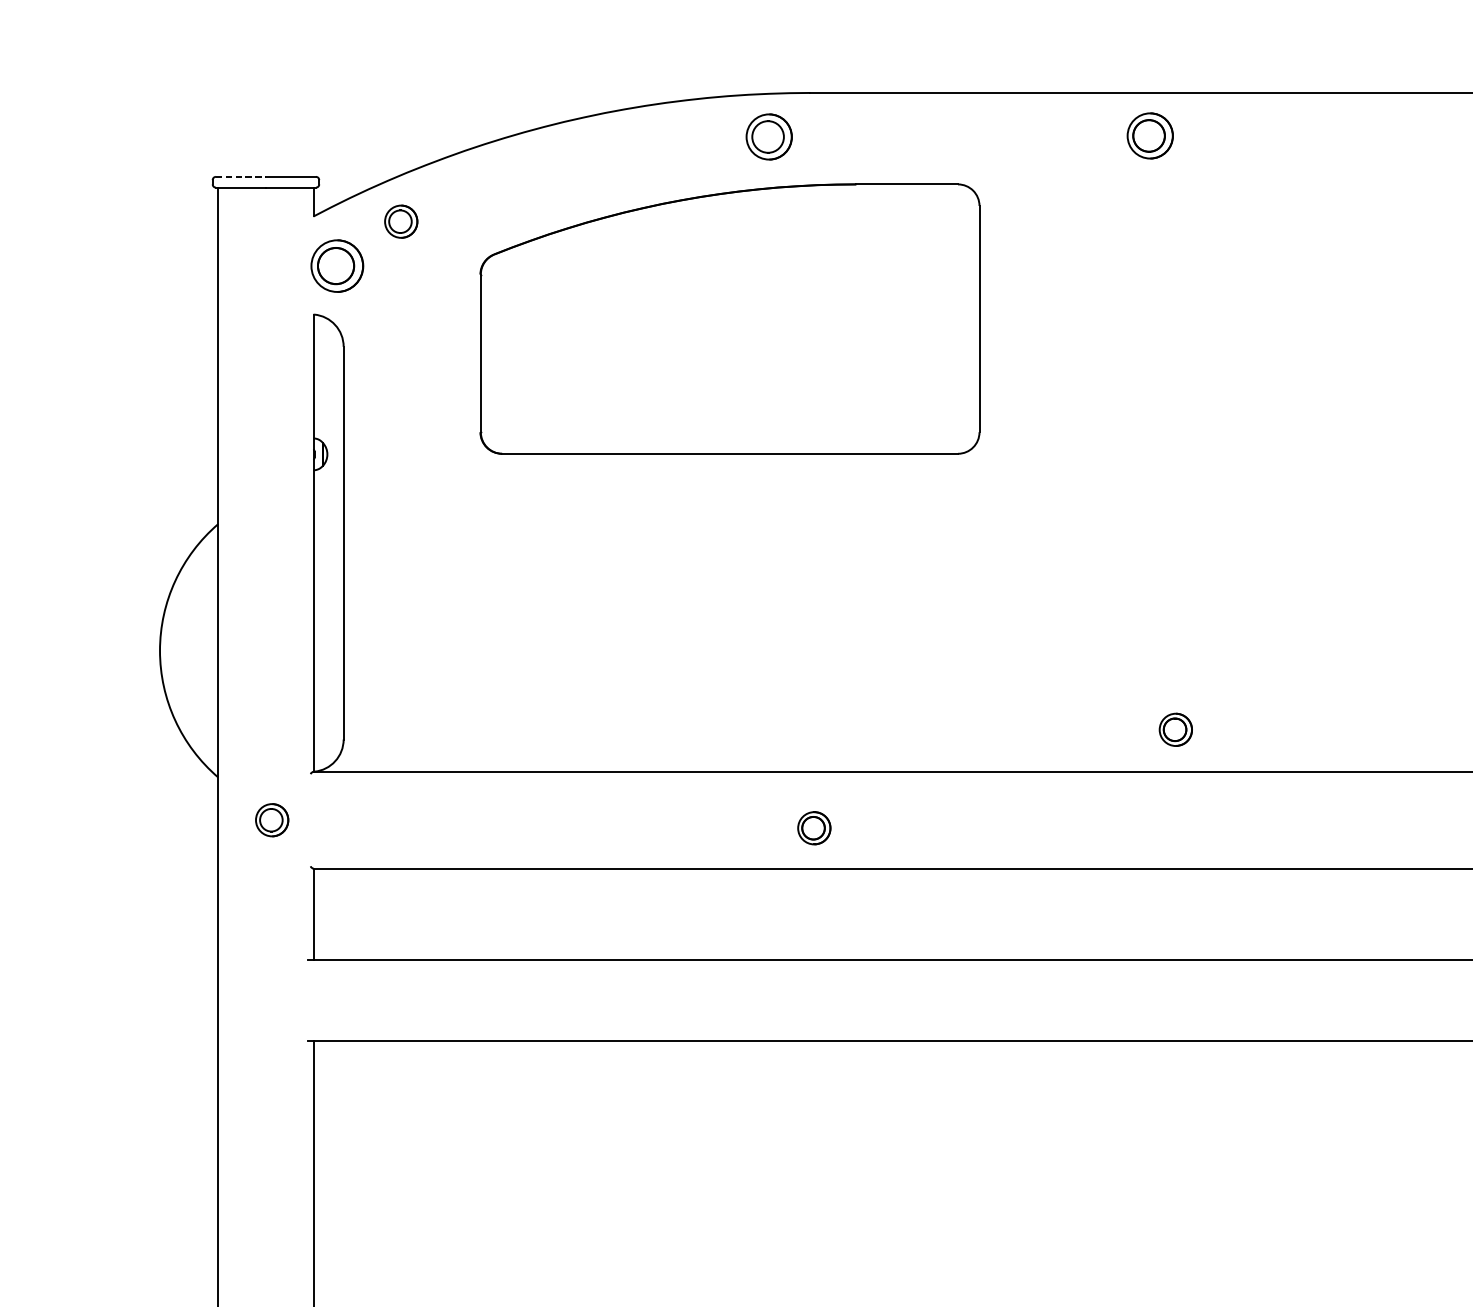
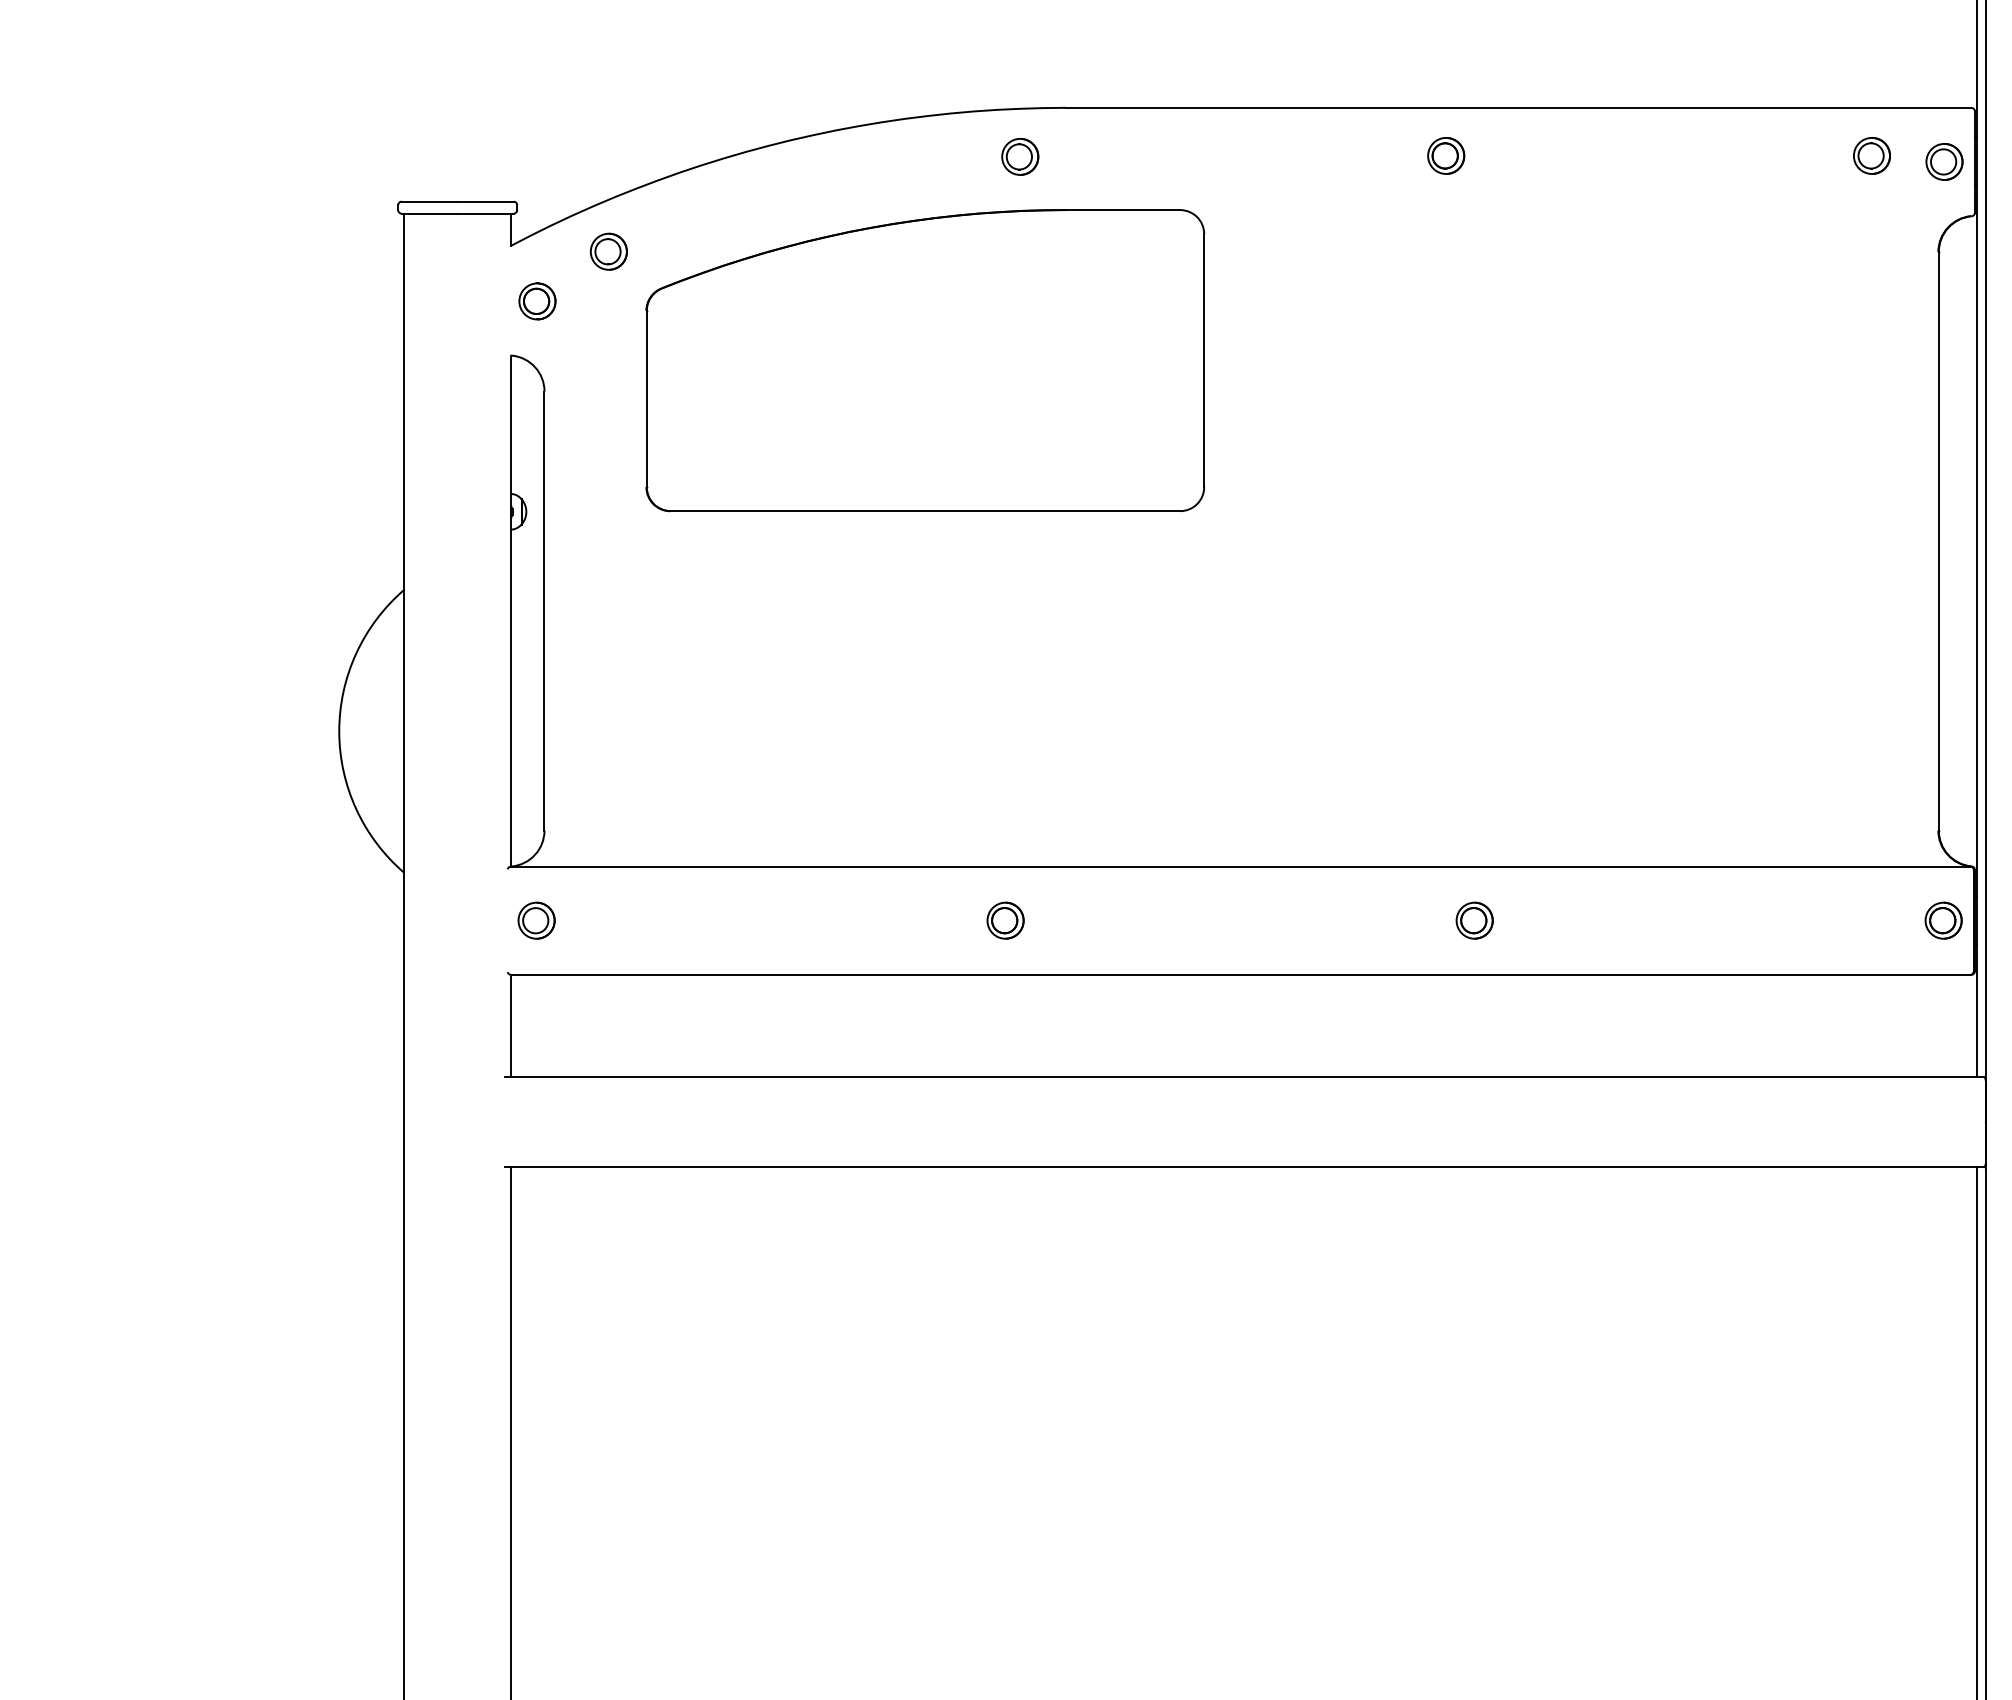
part: (1150, 135) -> (1446, 155), size x0.71
part: (769, 136) -> (1020, 156), size x0.71
line: (240, 176) -> (429, 201), dashed -> solid
part: (337, 266) -> (537, 301), size x0.62
part: (730, 318) -> (925, 360), moved
part: (1175, 729) -> (1474, 920), moved
part: (272, 820) -> (536, 920), moved
part: (814, 828) -> (1005, 920), moved

